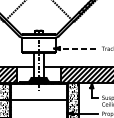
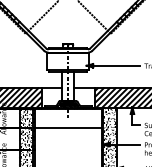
line: (76, 48) -> (113, 65), dashed -> solid

